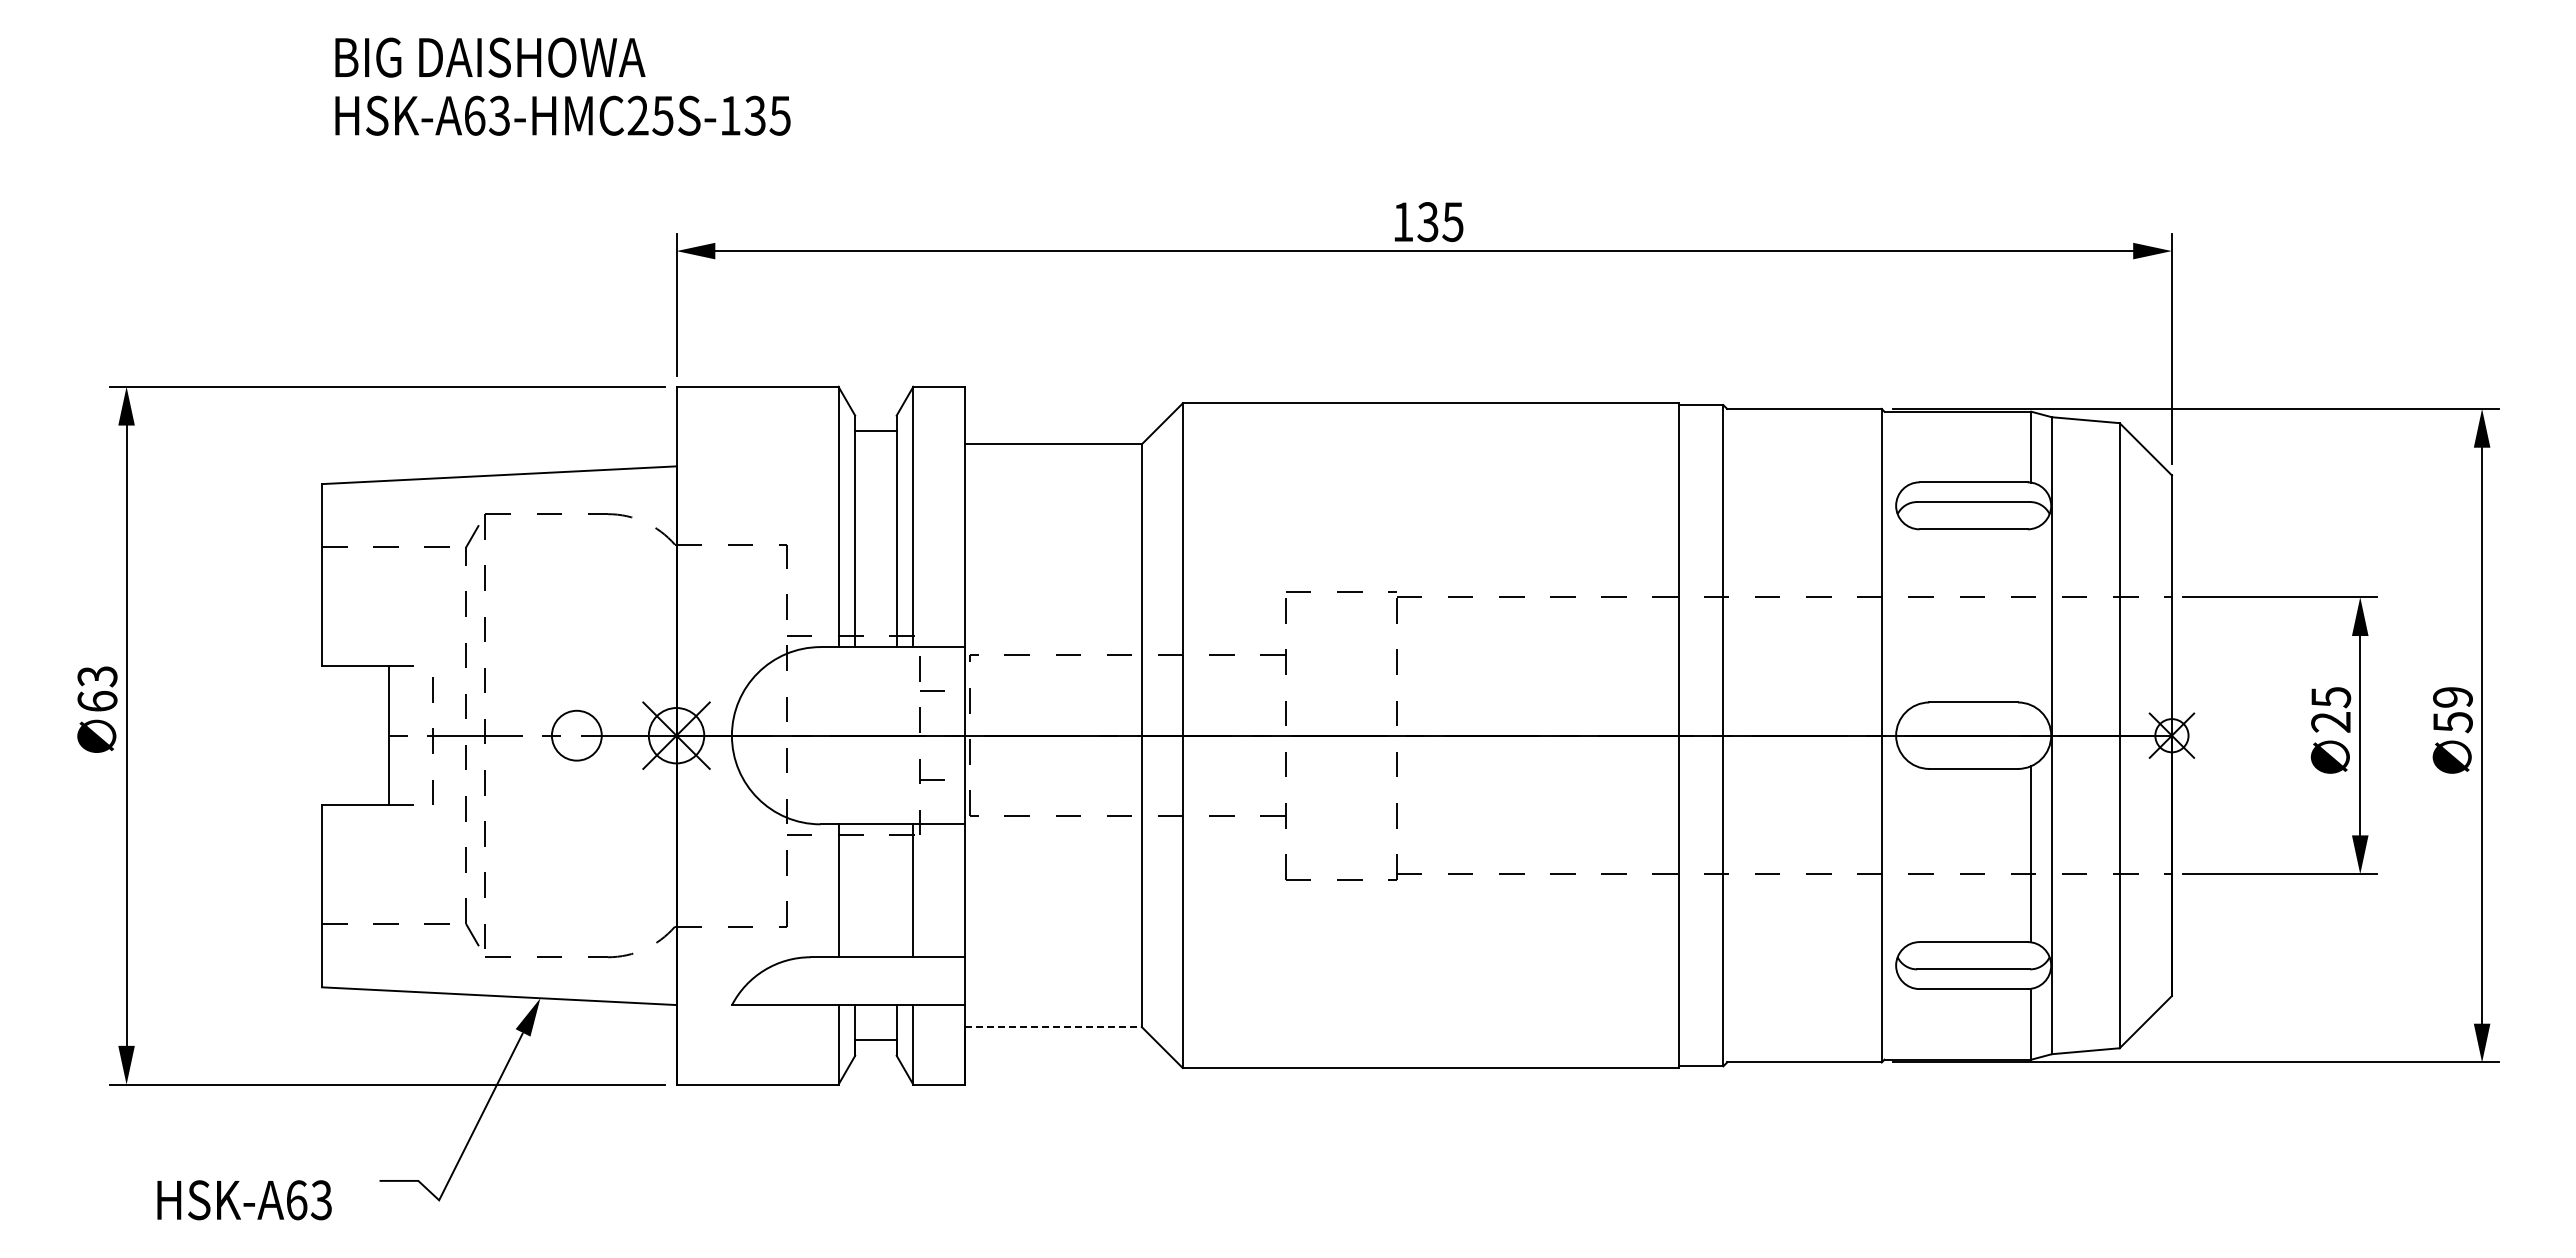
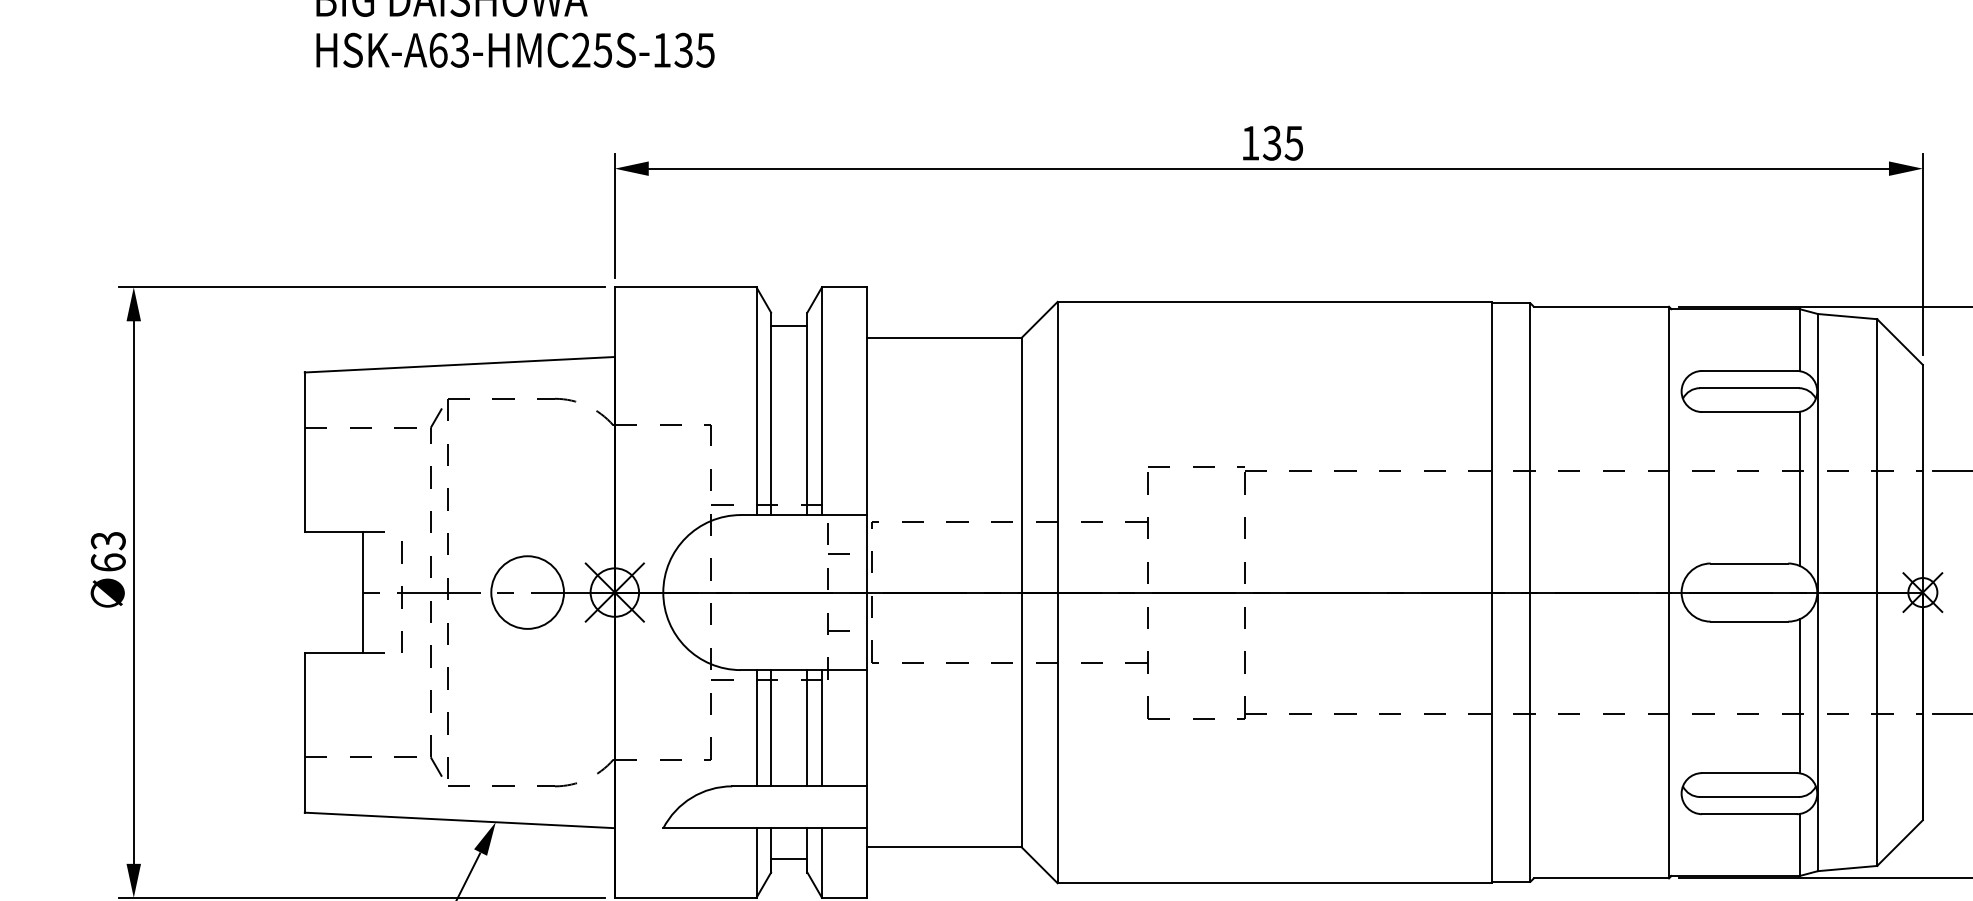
line: (2031, 617) -> (1800, 489), added
circle: (576, 735) -> (527, 592), size x1.67
line: (855, 890) -> (771, 727), added
line: (896, 890) -> (807, 727), added
line: (1053, 1027) -> (944, 847), dashed -> solid

